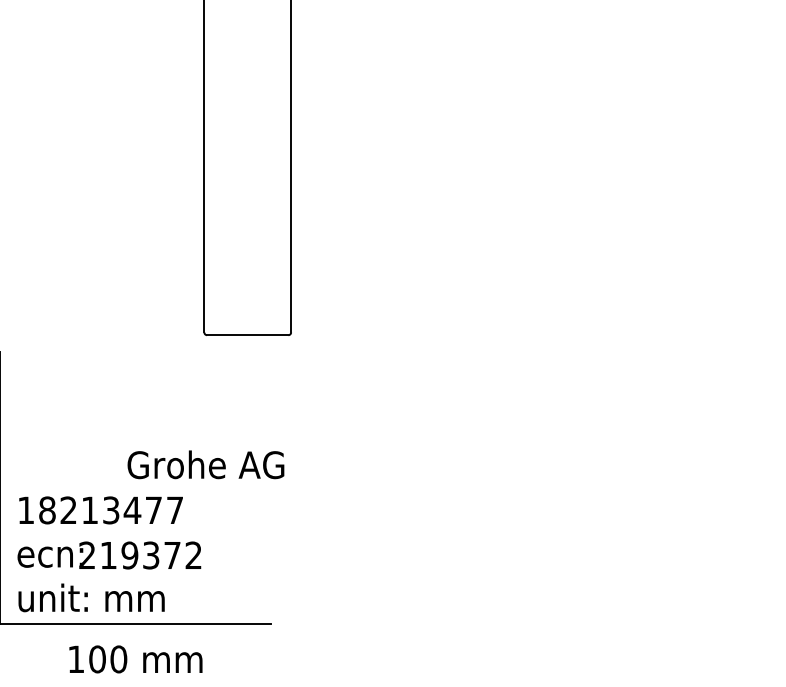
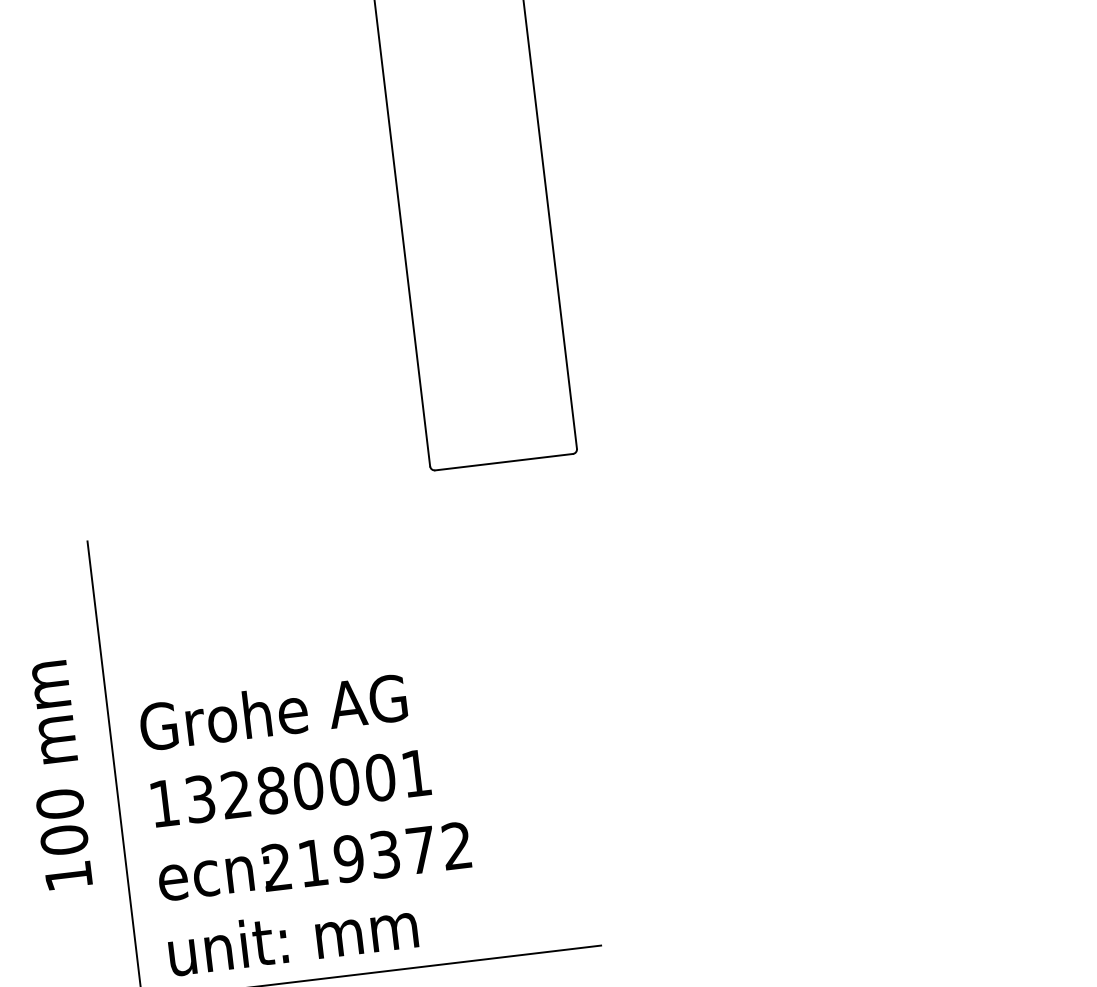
text: (205, 464) -> (272, 711), moved
text: (110, 510) -> (307, 786), 18213477 -> 13280001

